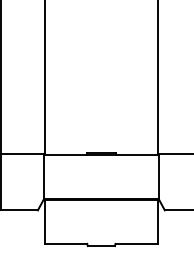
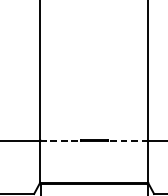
line: (65, 154) -> (60, 141), solid -> dashed
line: (137, 154) -> (128, 141), solid -> dashed

